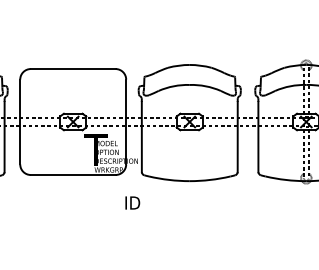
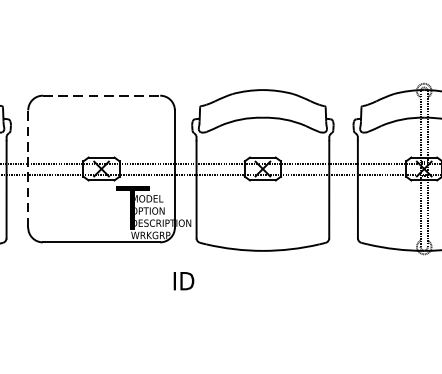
line: (73, 69) -> (101, 96), solid -> dashed
line: (20, 121) -> (28, 168), solid -> dashed

